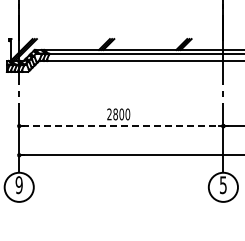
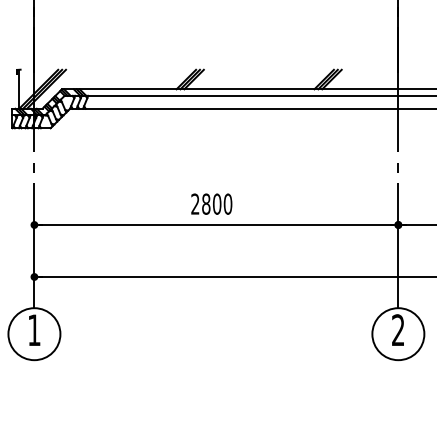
line: (121, 126) -> (216, 225), dashed -> solid
text: (18, 185) -> (33, 330), 9 -> 1
text: (223, 185) -> (398, 330), 5 -> 2

